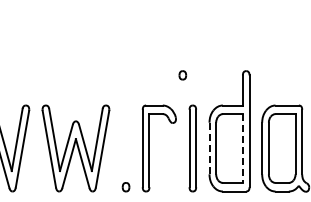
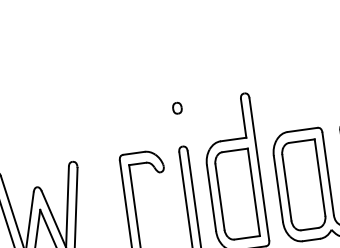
part: (182, 75) -> (177, 108), moved
line: (209, 148) -> (211, 198), dashed -> solid
line: (242, 149) -> (253, 193), dashed -> solid

